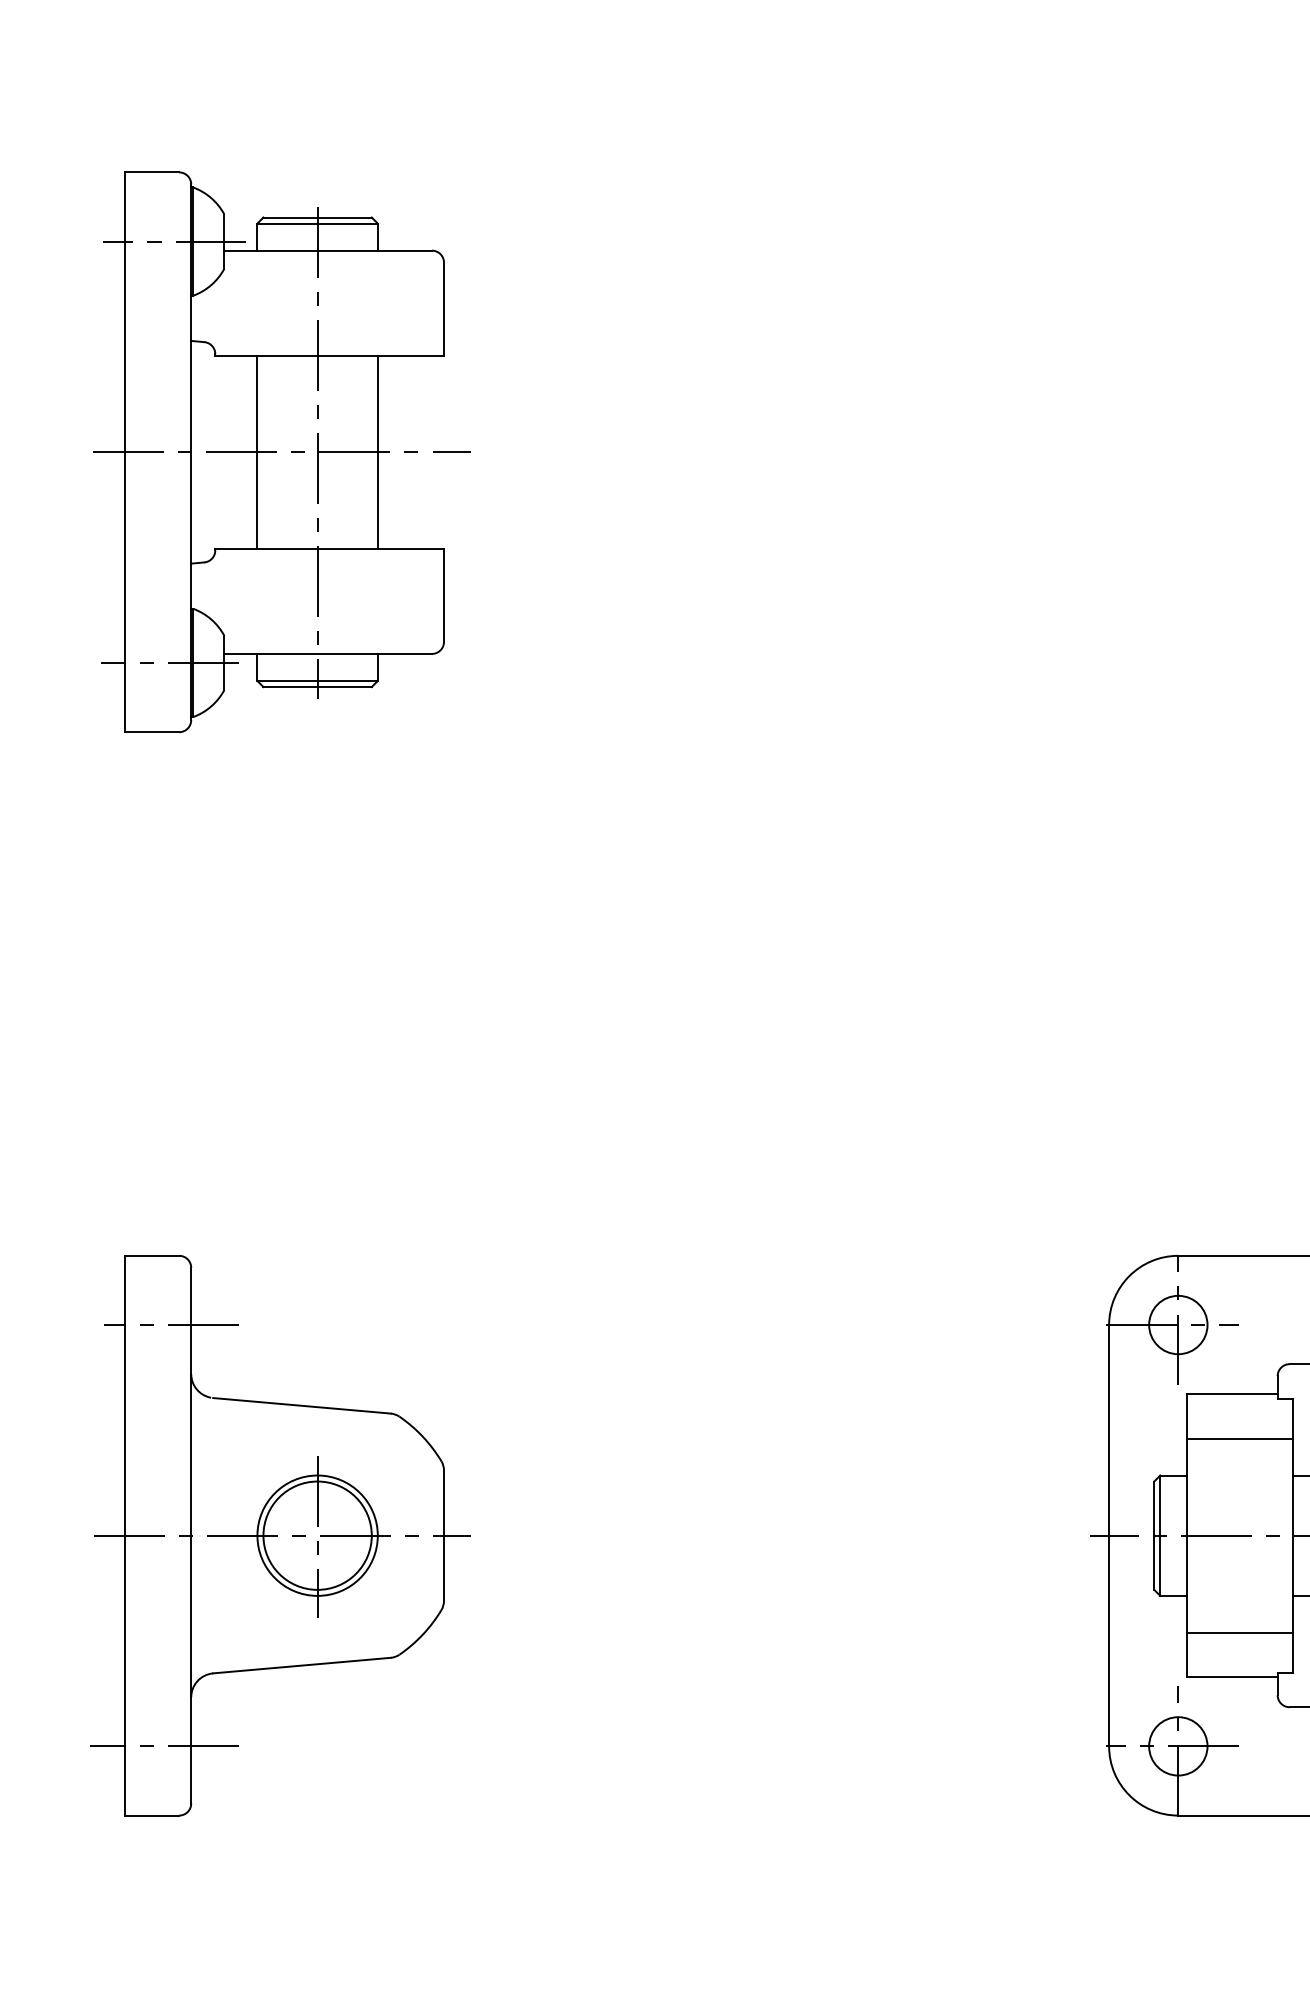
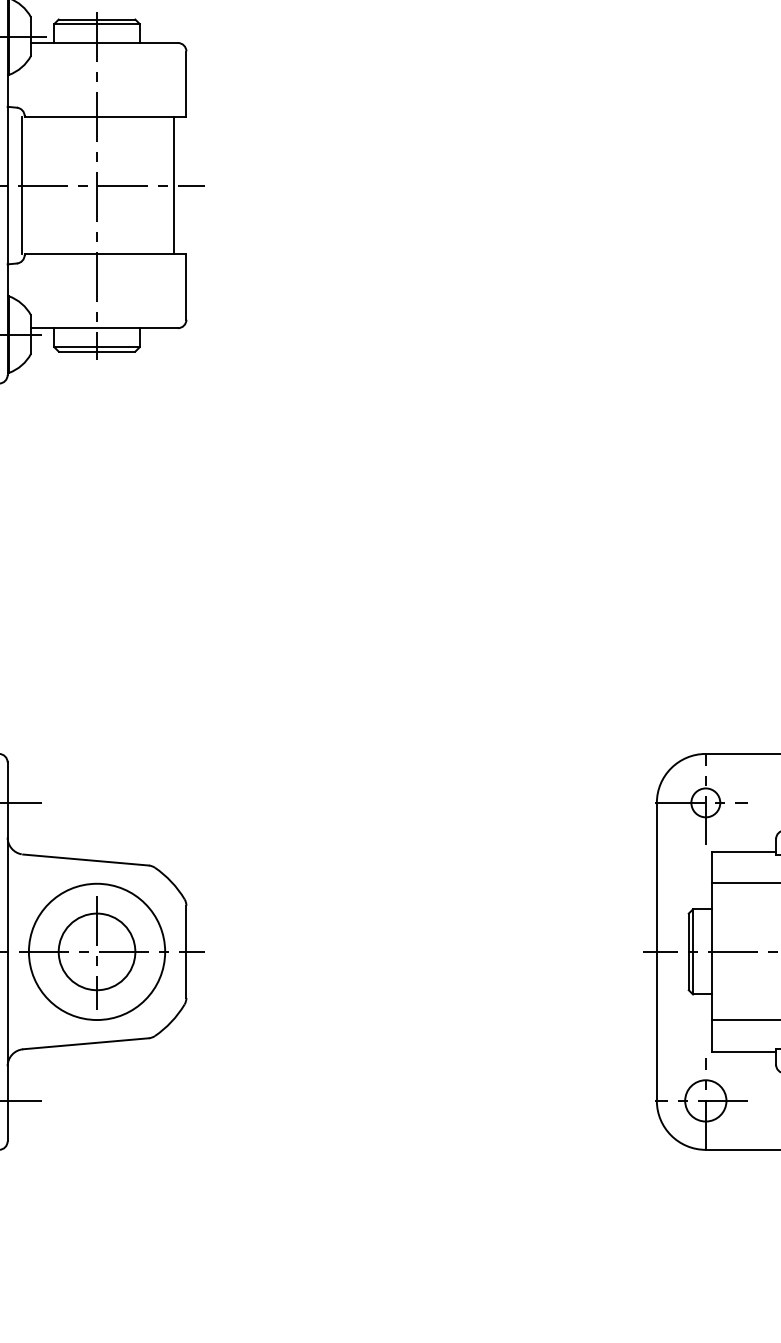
line: (257, 451) -> (21, 185), moved
line: (377, 451) -> (173, 185), moved
circle: (1178, 1324) -> (705, 802), size x0.7
circle: (317, 1535) -> (96, 951), size x1.6

